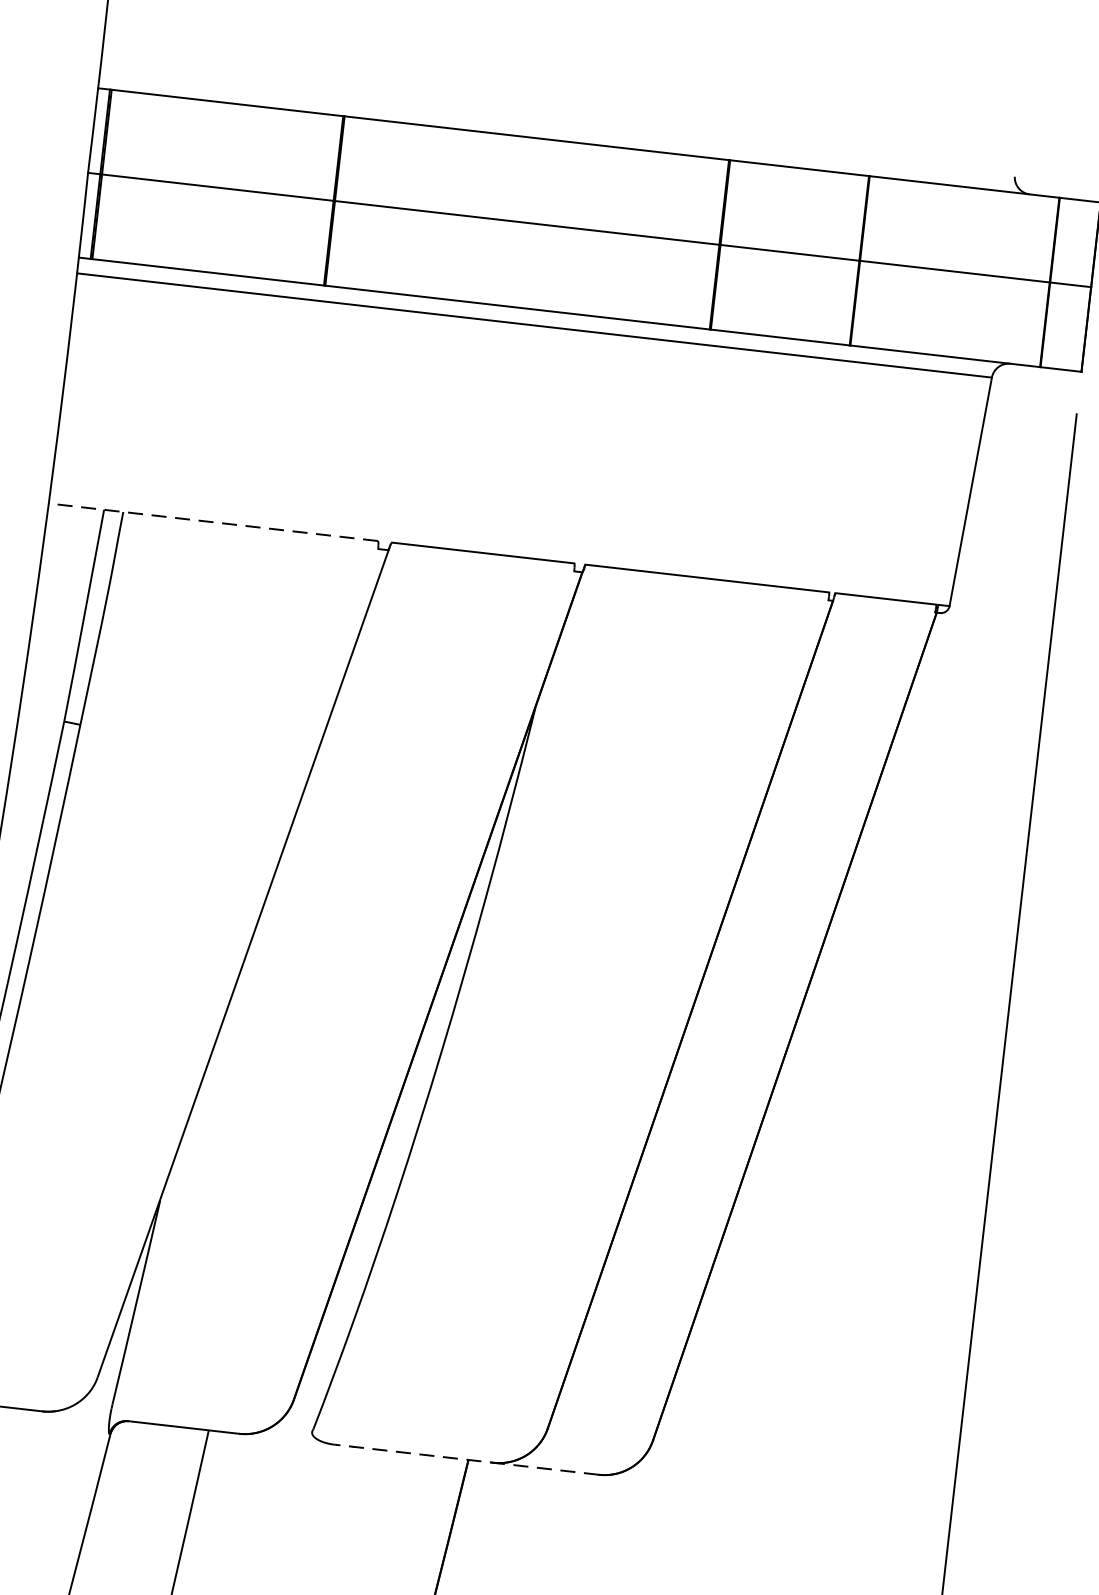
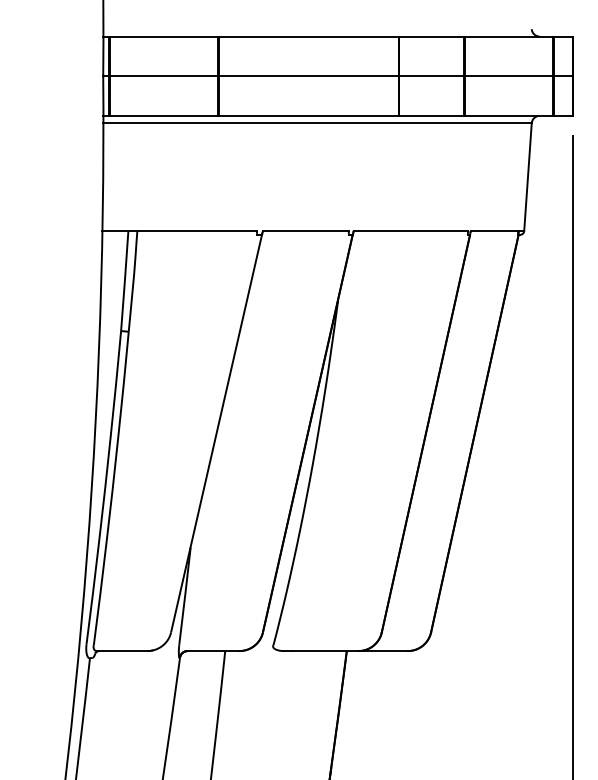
line: (213, 523) -> (179, 231), dashed -> solid
line: (465, 1460) -> (345, 651), dashed -> solid

